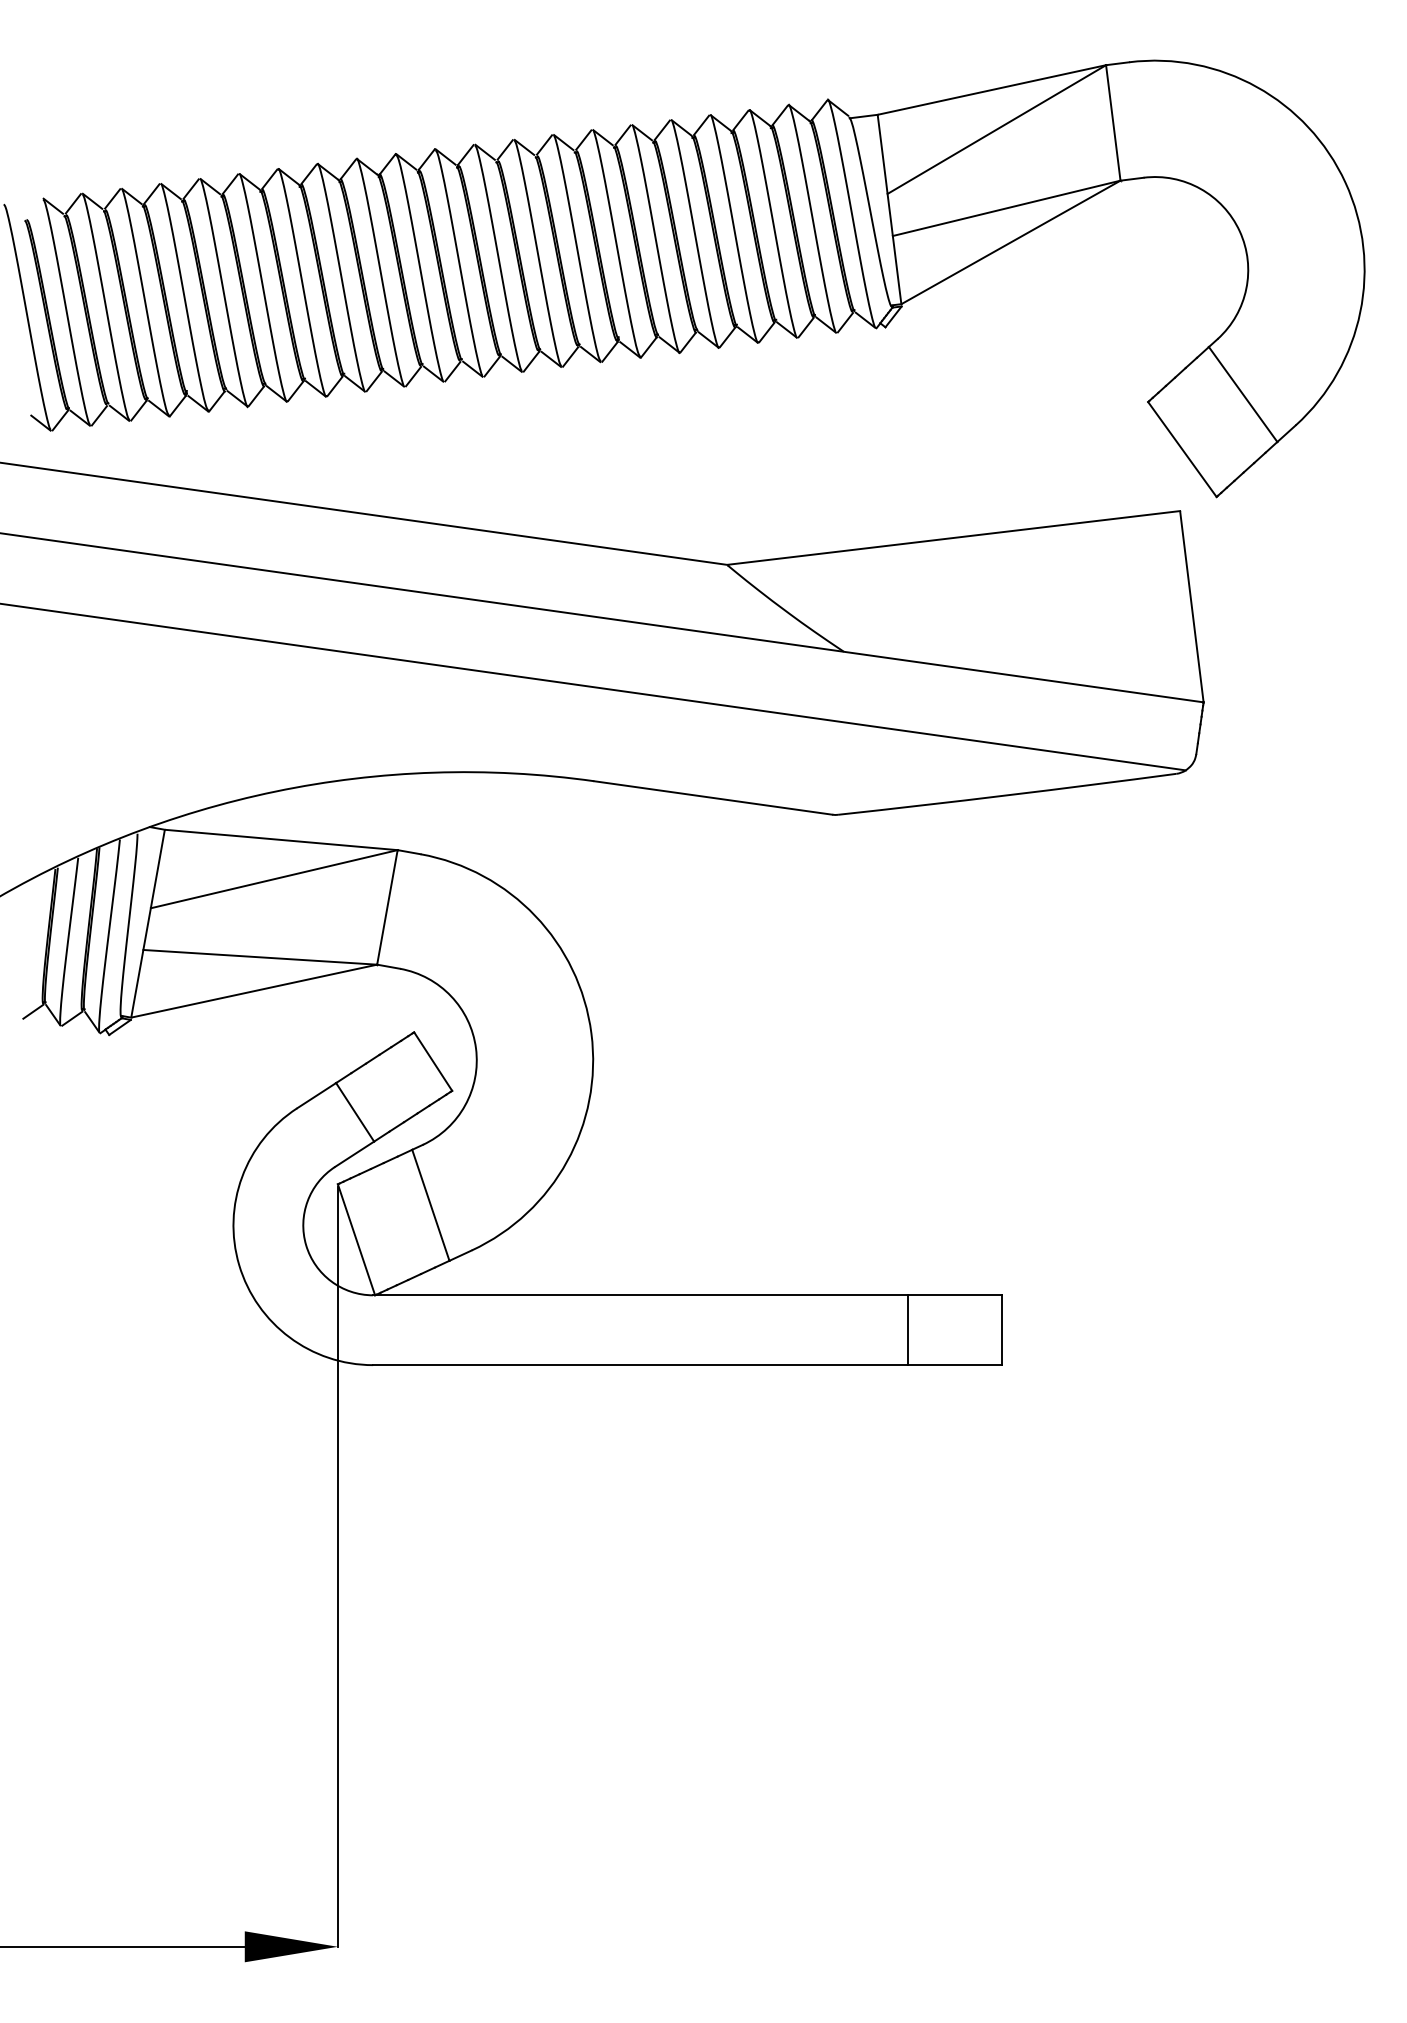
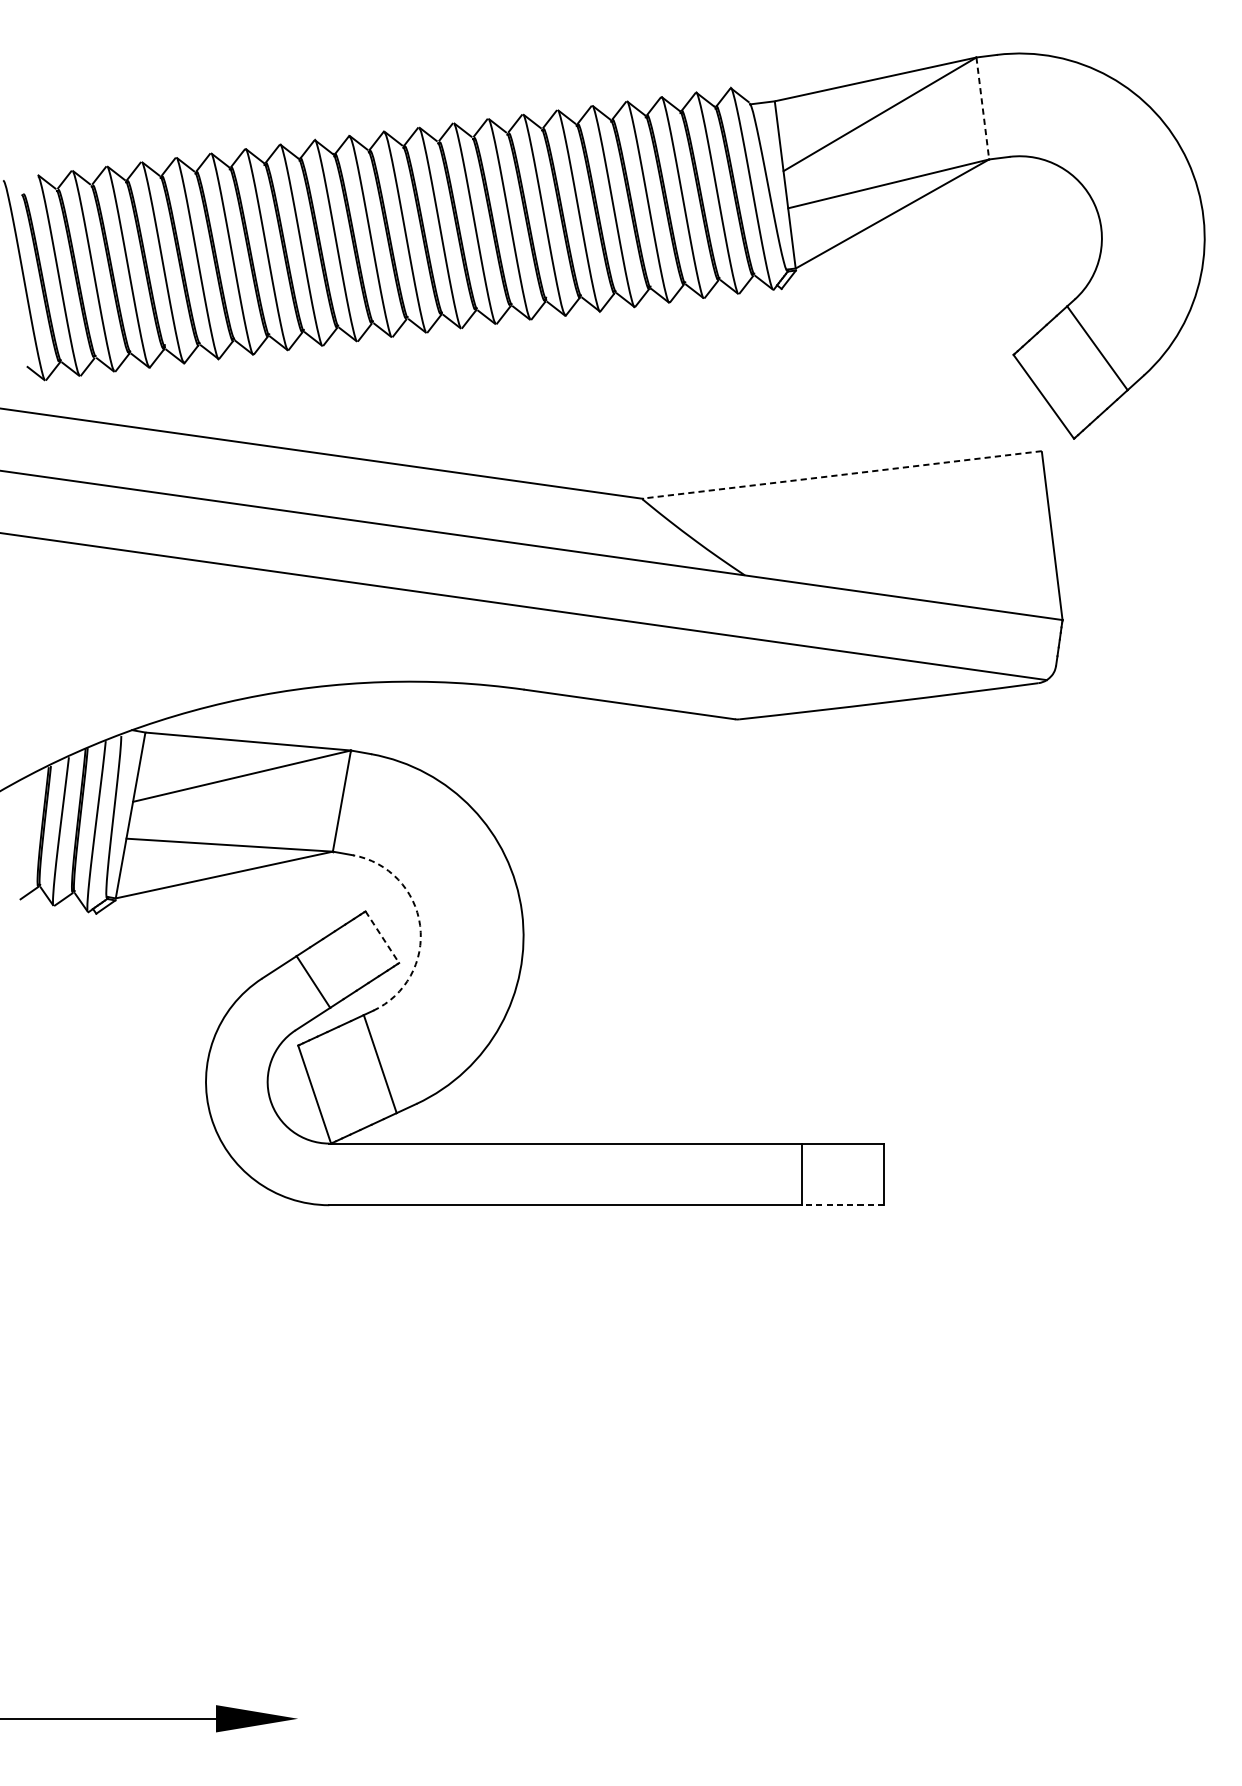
line: (1113, 123) -> (982, 108), solid -> dashed
line: (954, 537) -> (842, 474), solid -> dashed
arc: (476, 1048) -> (420, 925), solid -> dashed
line: (433, 1061) -> (382, 937), solid -> dashed
line: (954, 1365) -> (842, 1205), solid -> dashed
line: (337, 1566) -> (297, 1383), removed

